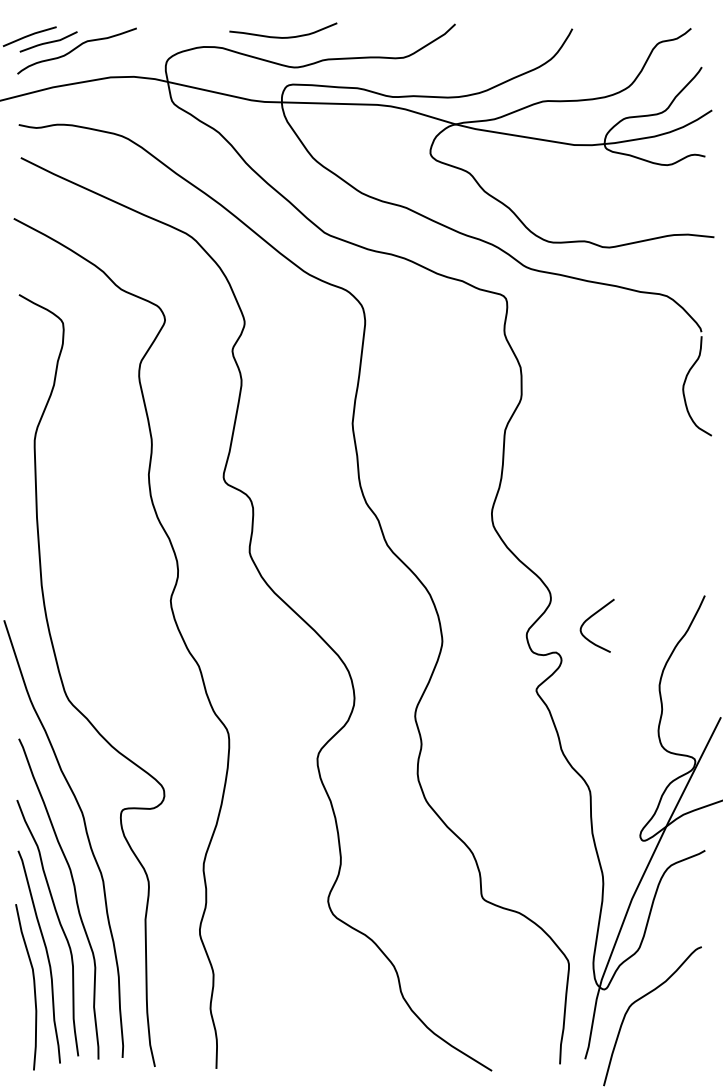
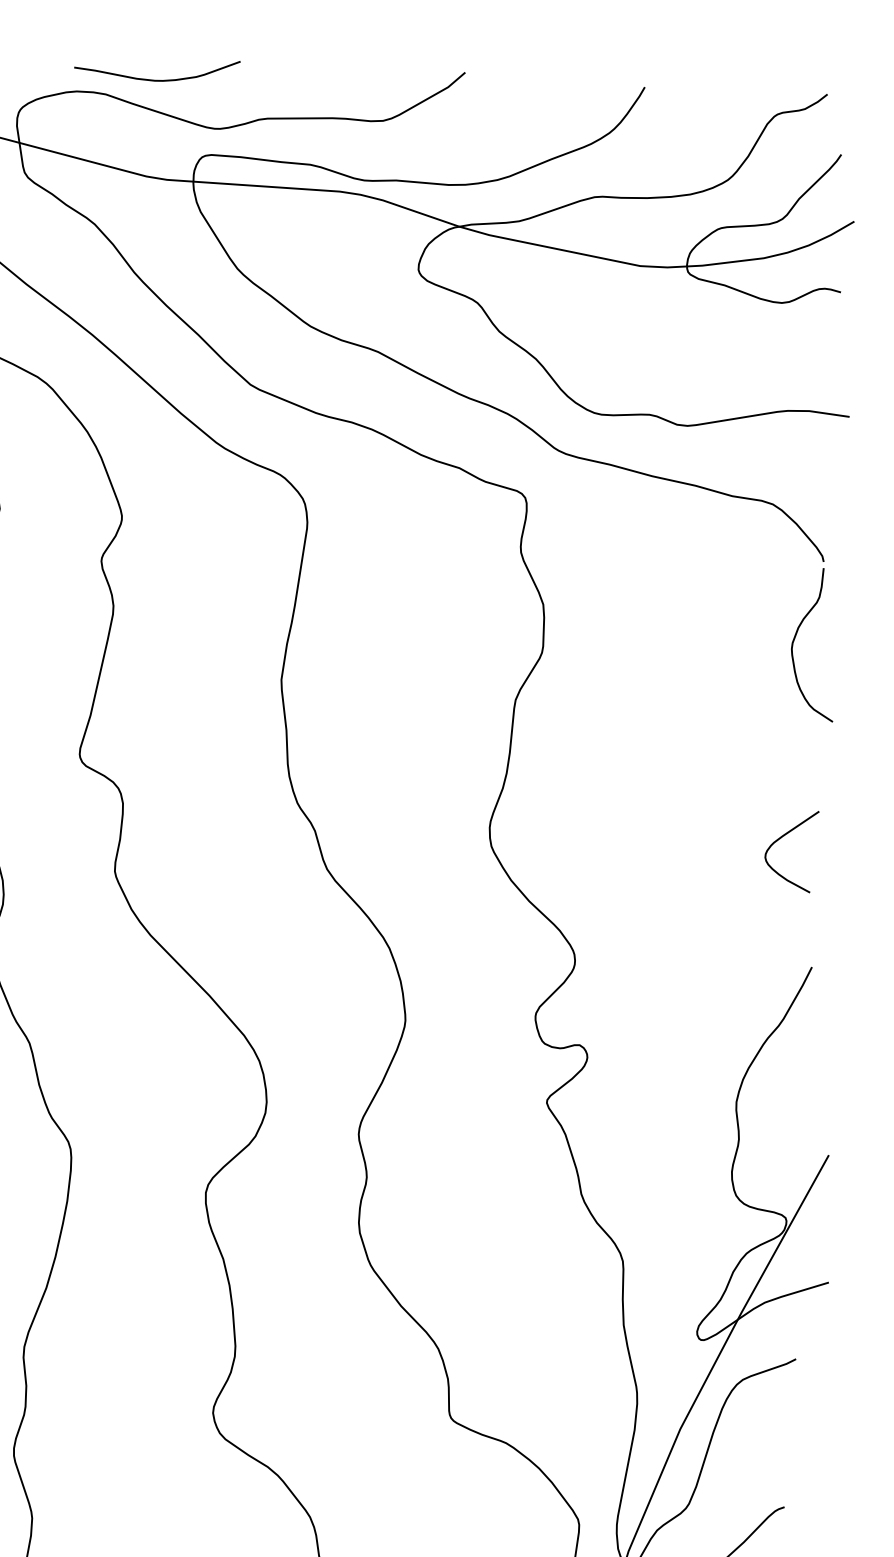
curve: (280, 36) -> (152, 78), moved
curve: (590, 618) -> (781, 839), moved

